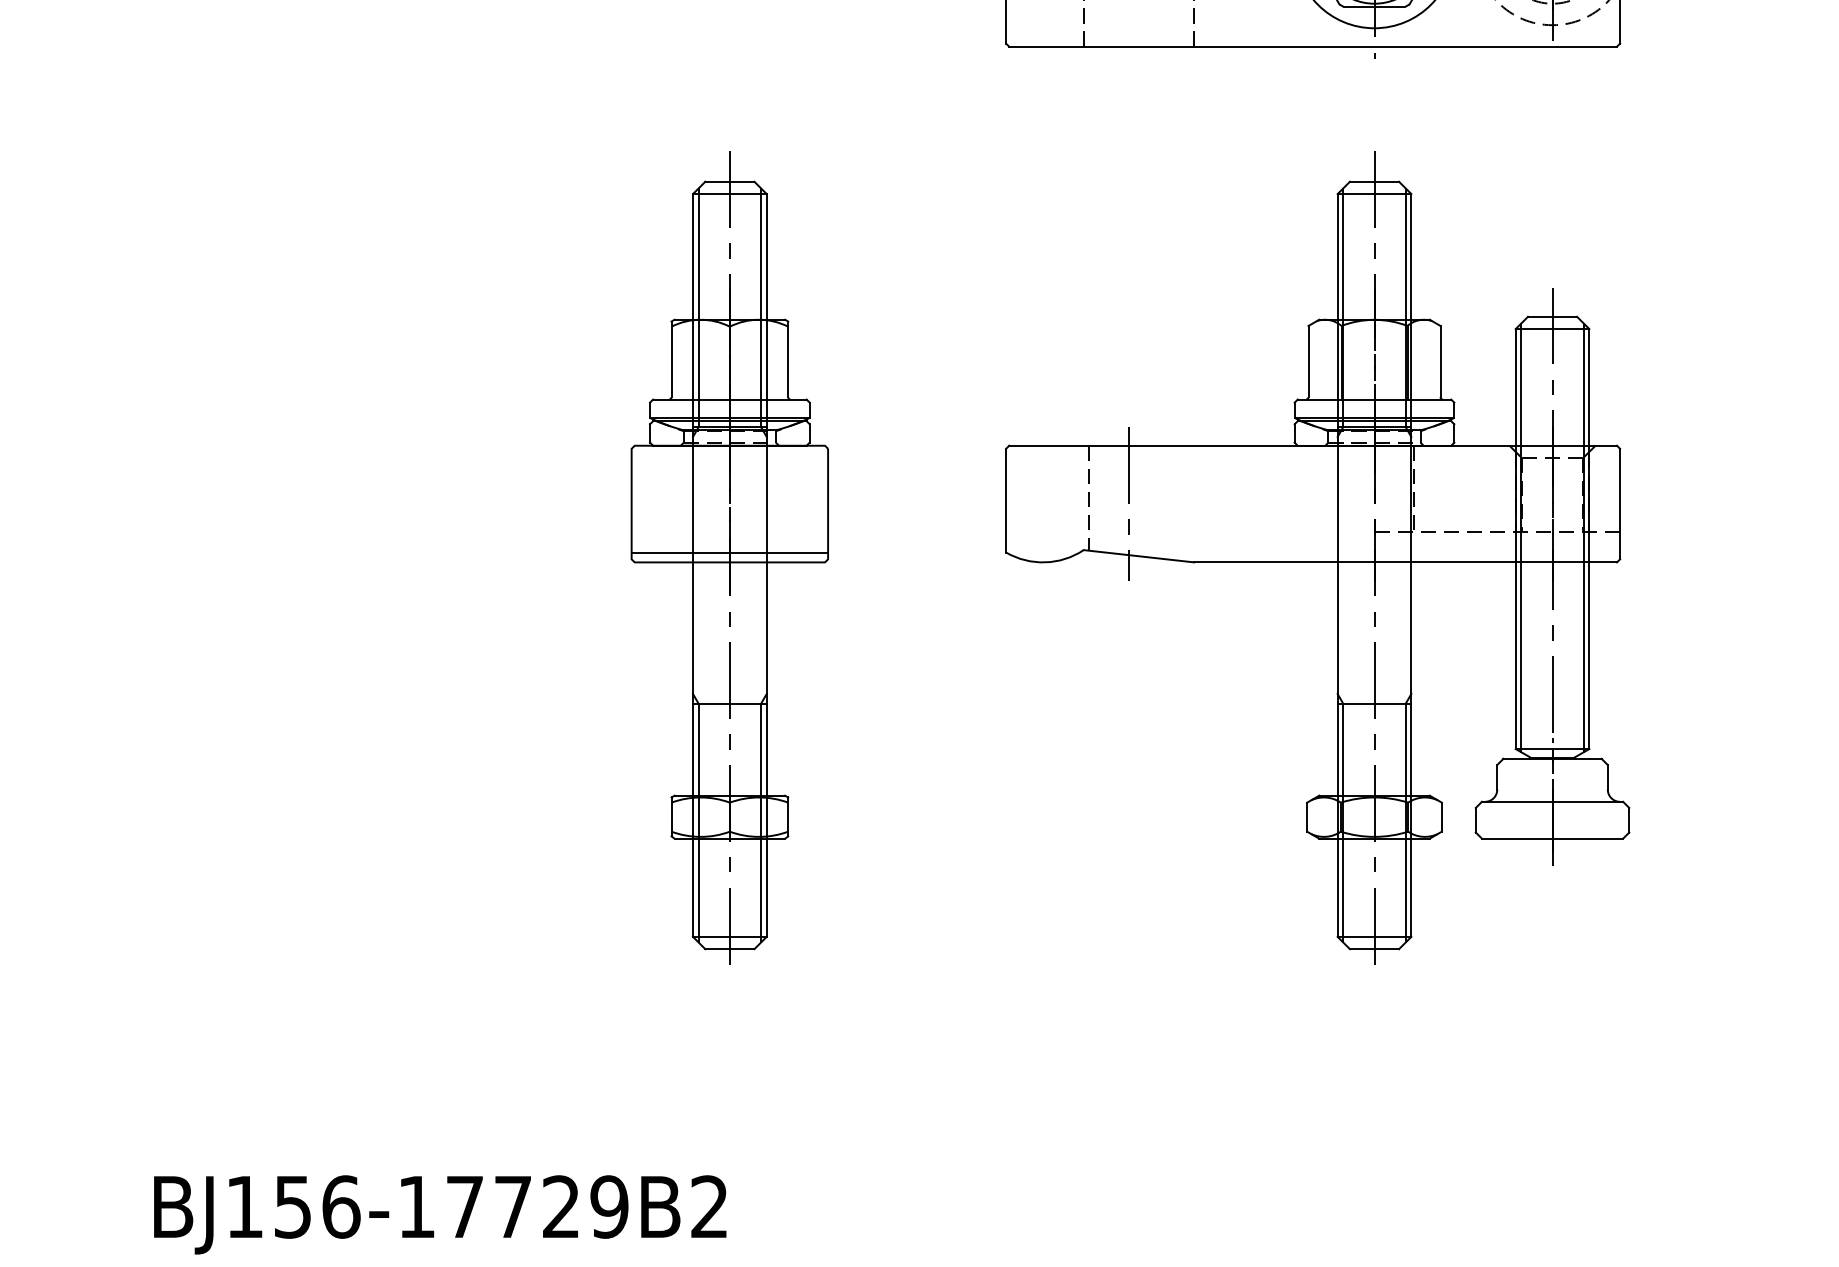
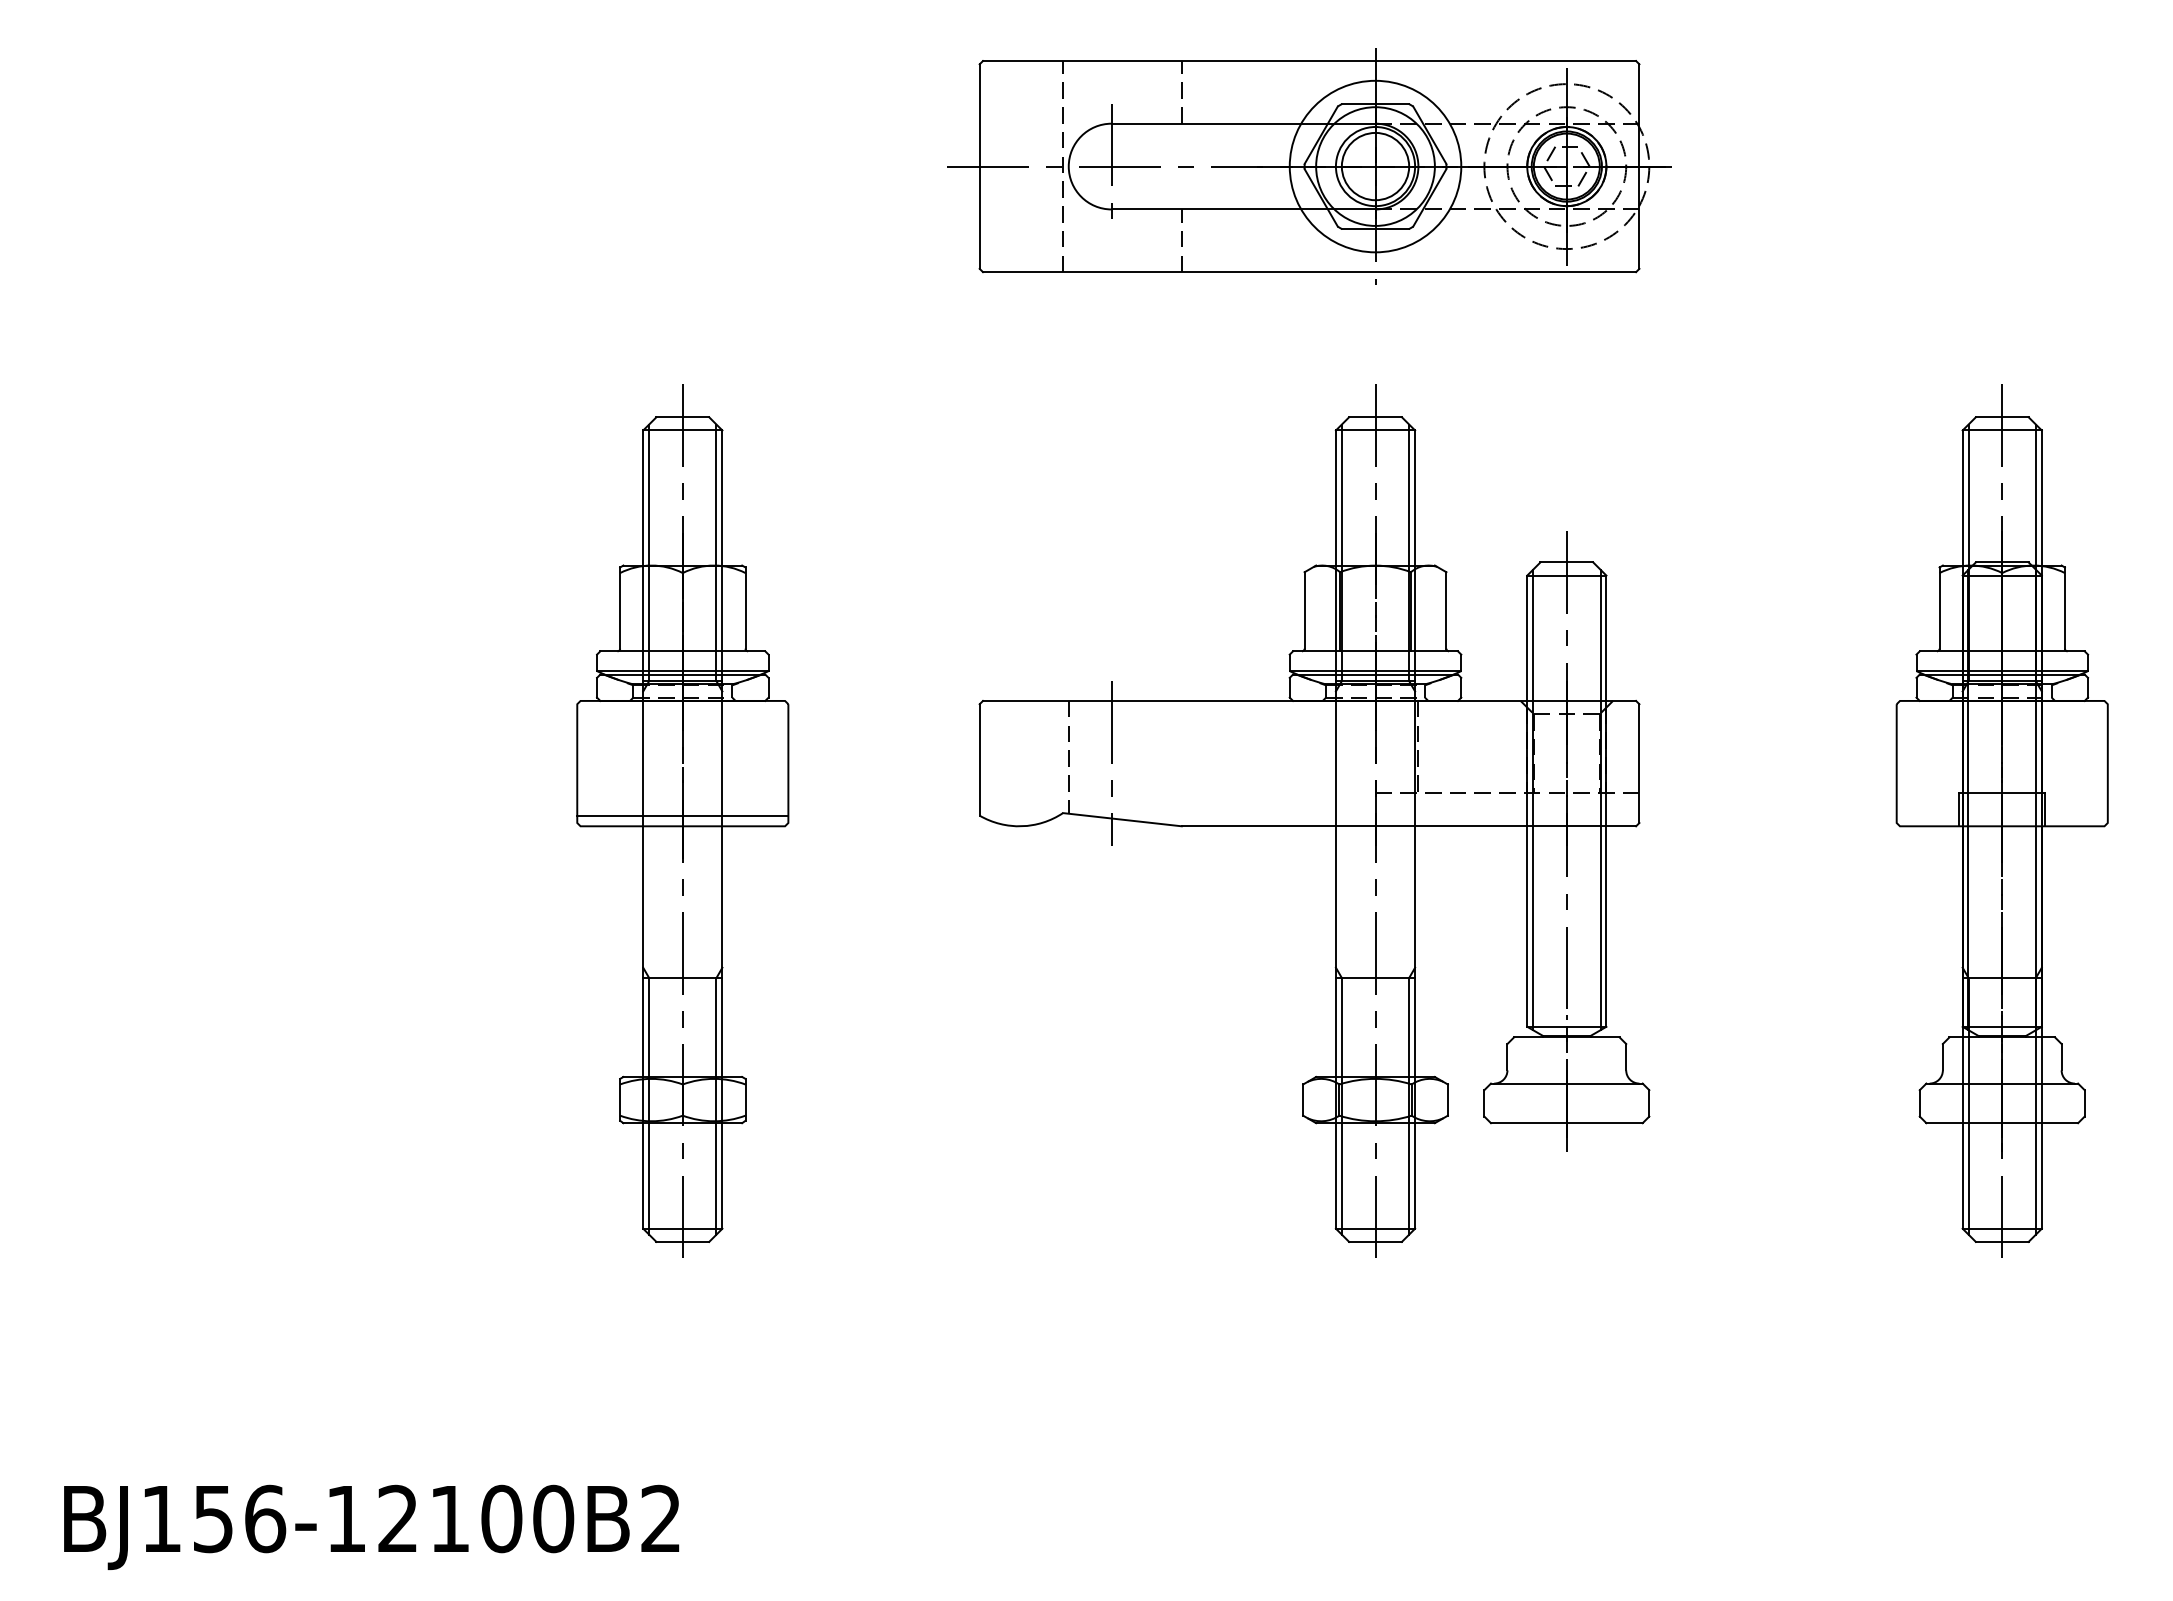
text: (537, 1206) -> (476, 1518), BJ156-17729B2 -> BJ156-12100B2

